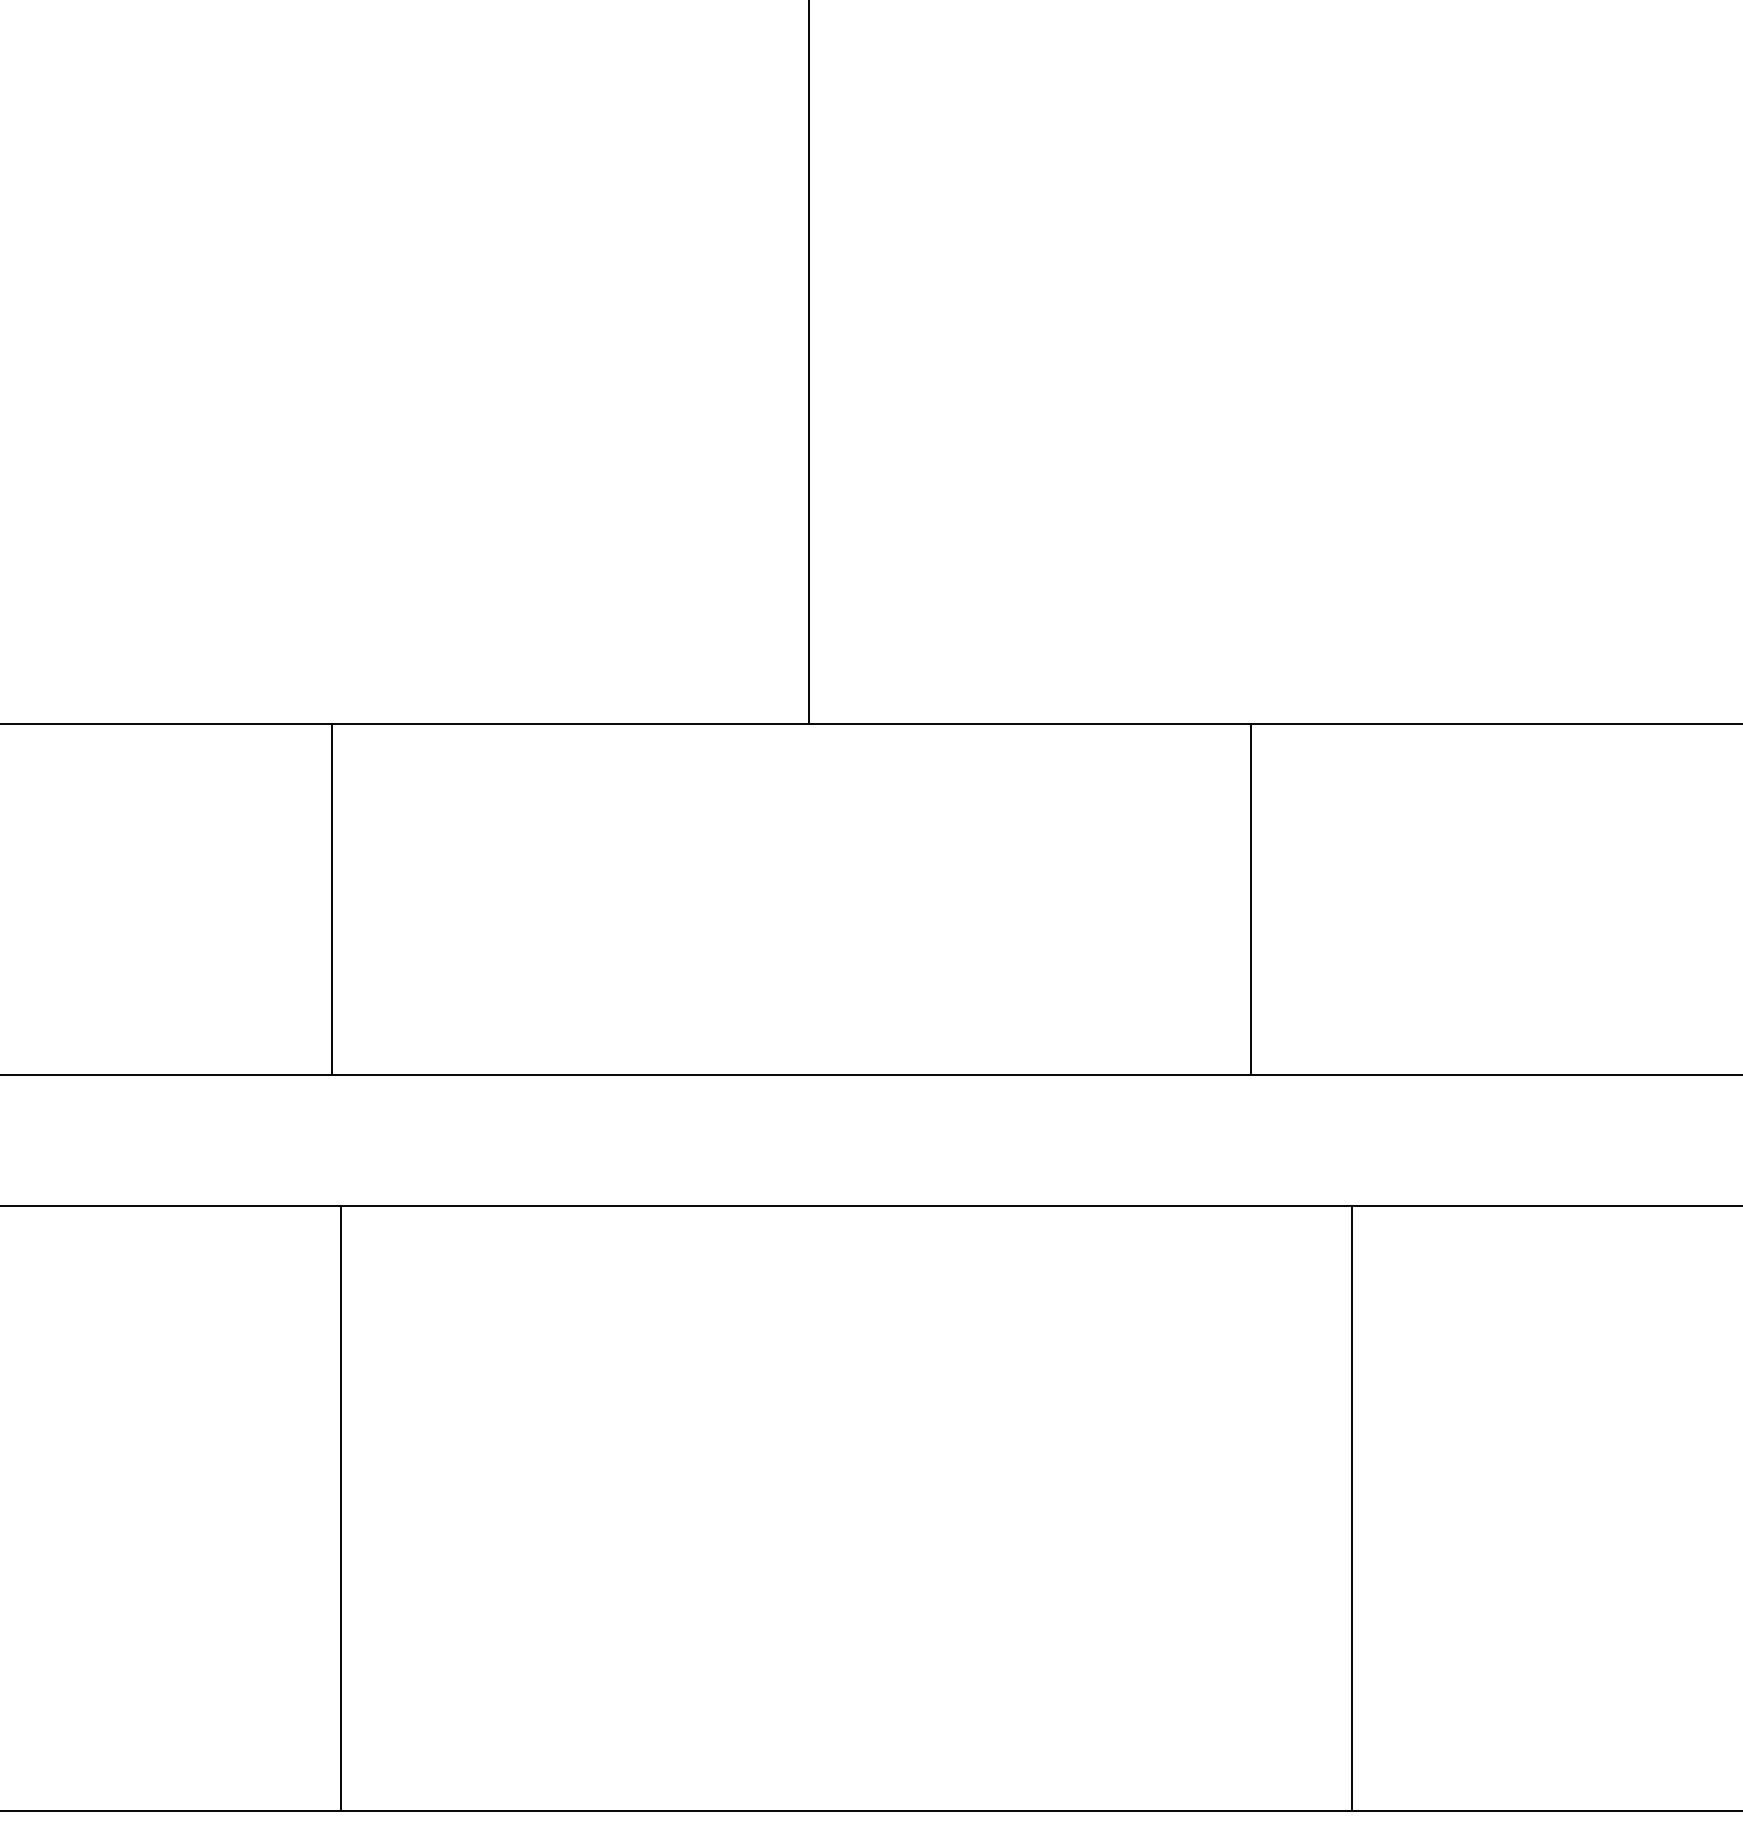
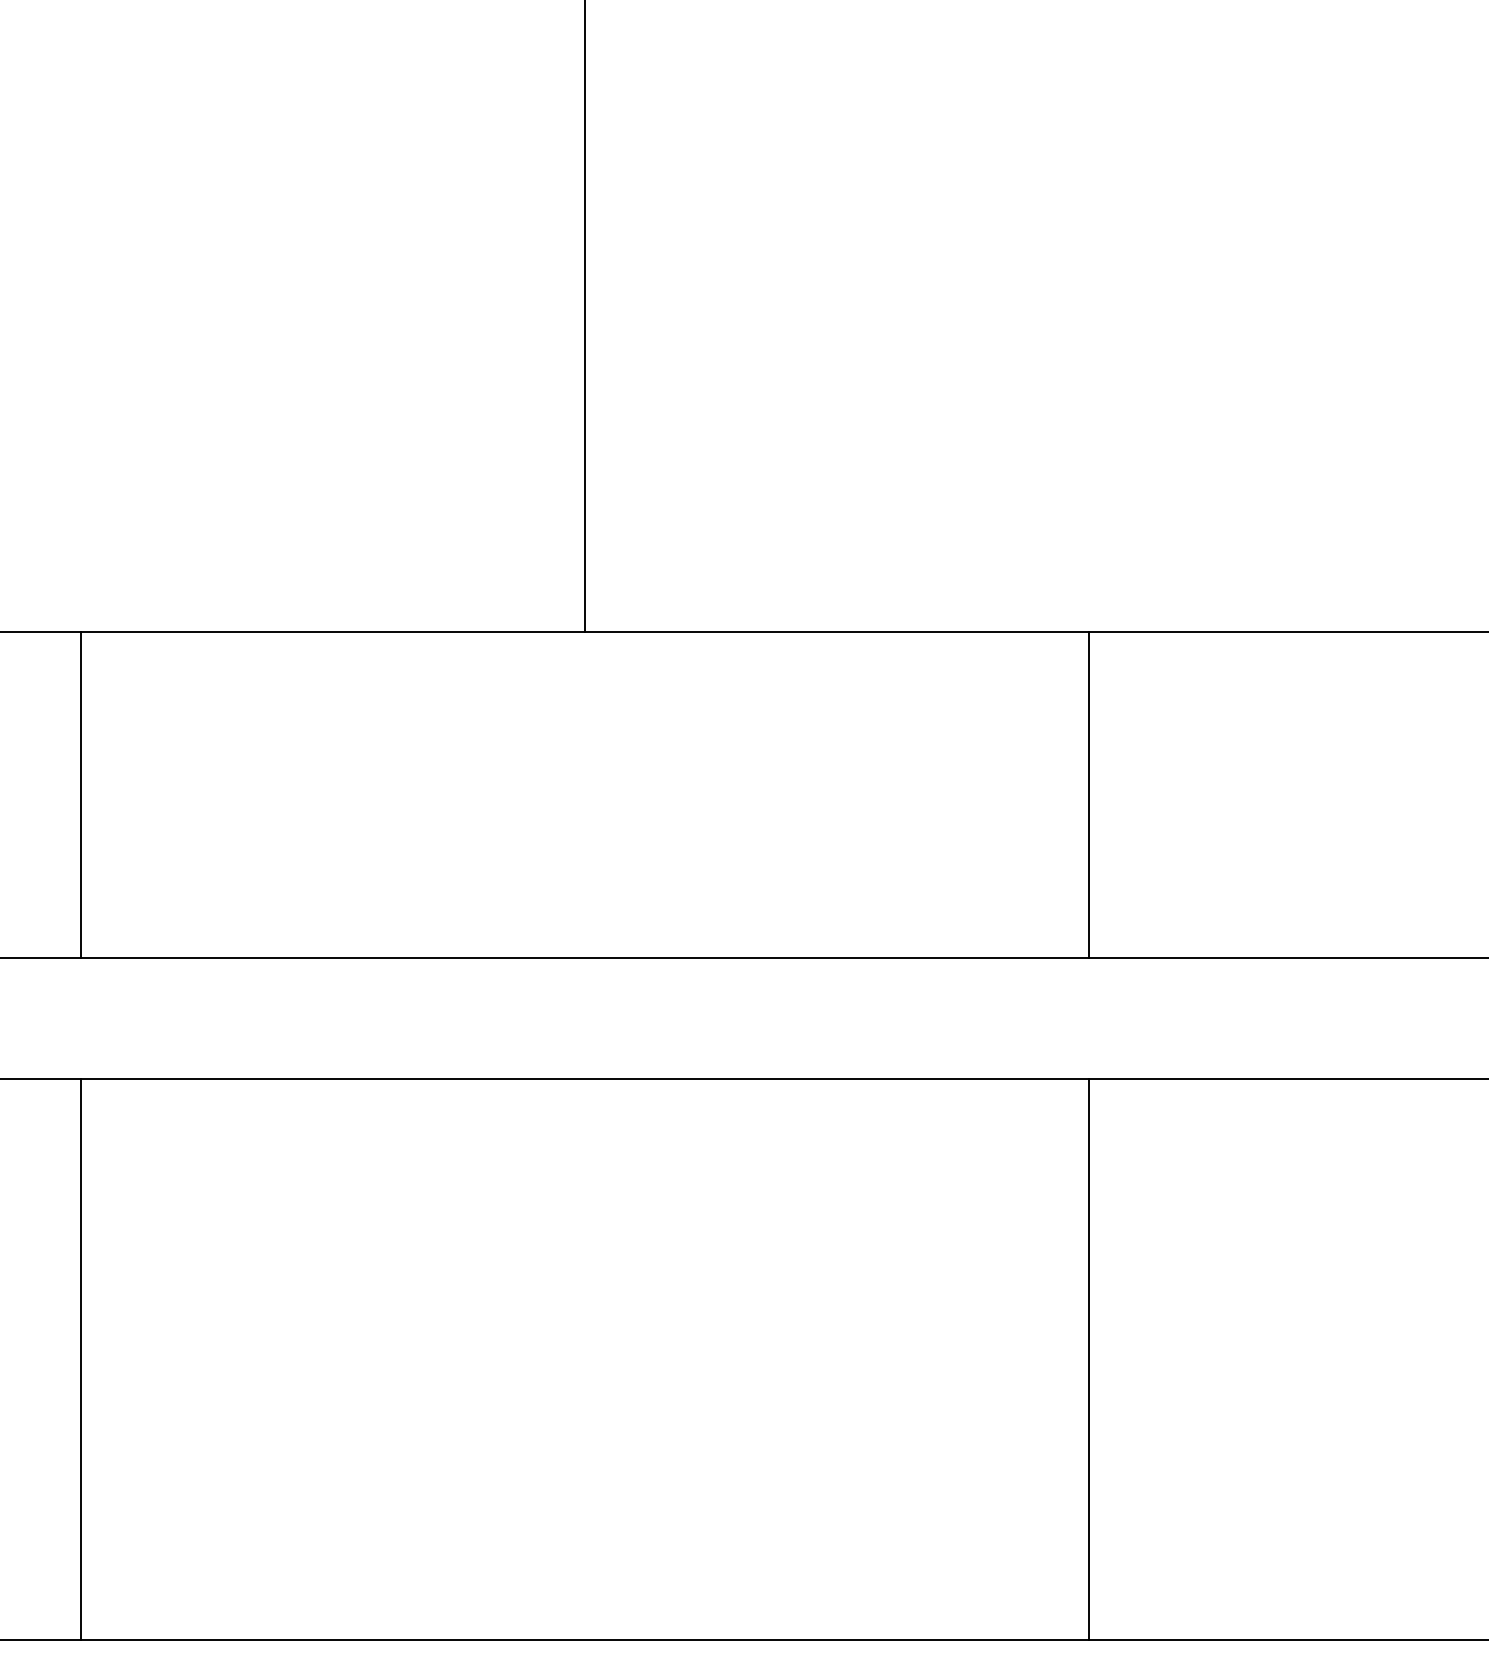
line: (332, 899) -> (80, 794), moved
line: (1251, 899) -> (1089, 794), moved
line: (341, 1507) -> (80, 1358), moved

